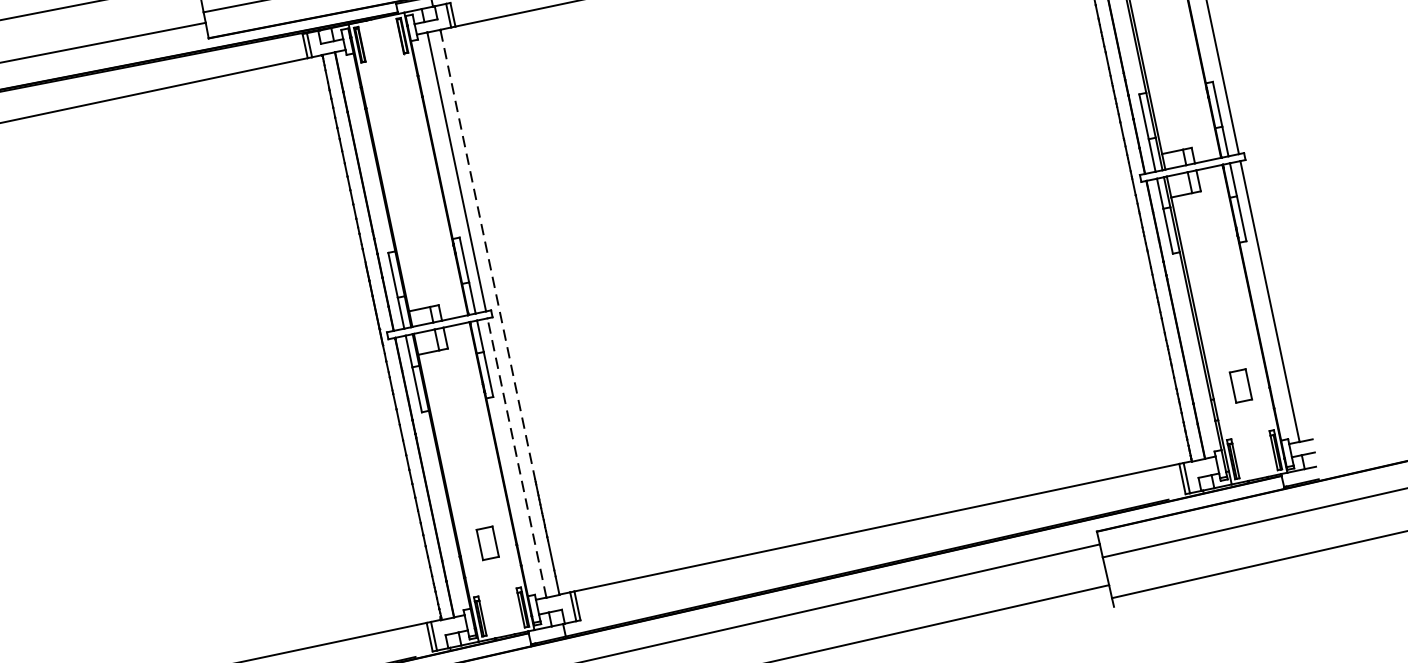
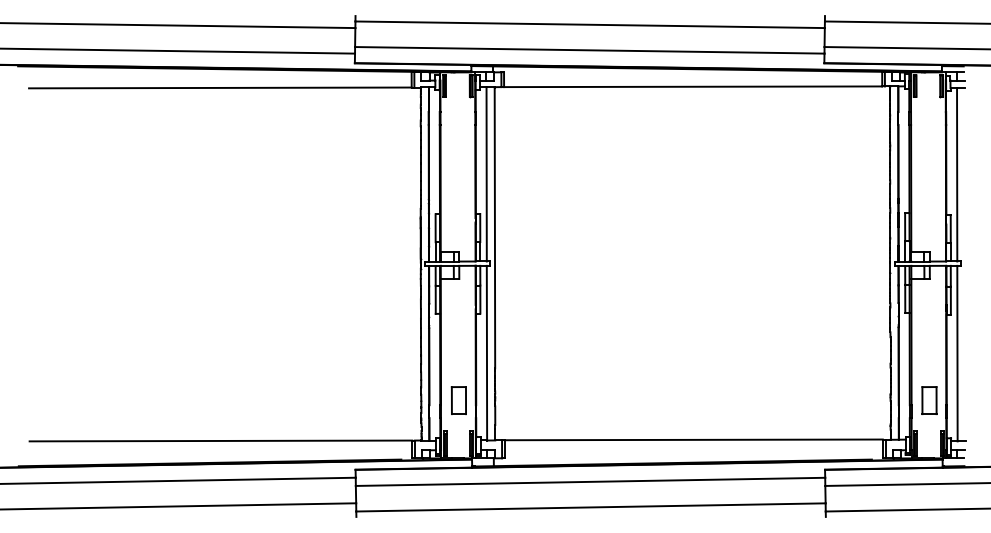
line: (487, 256) -> (494, 228), dashed -> solid
part: (1240, 385) -> (929, 400), size x1.43
line: (516, 457) -> (486, 352), dashed -> solid
part: (487, 543) -> (458, 400), size x1.43

